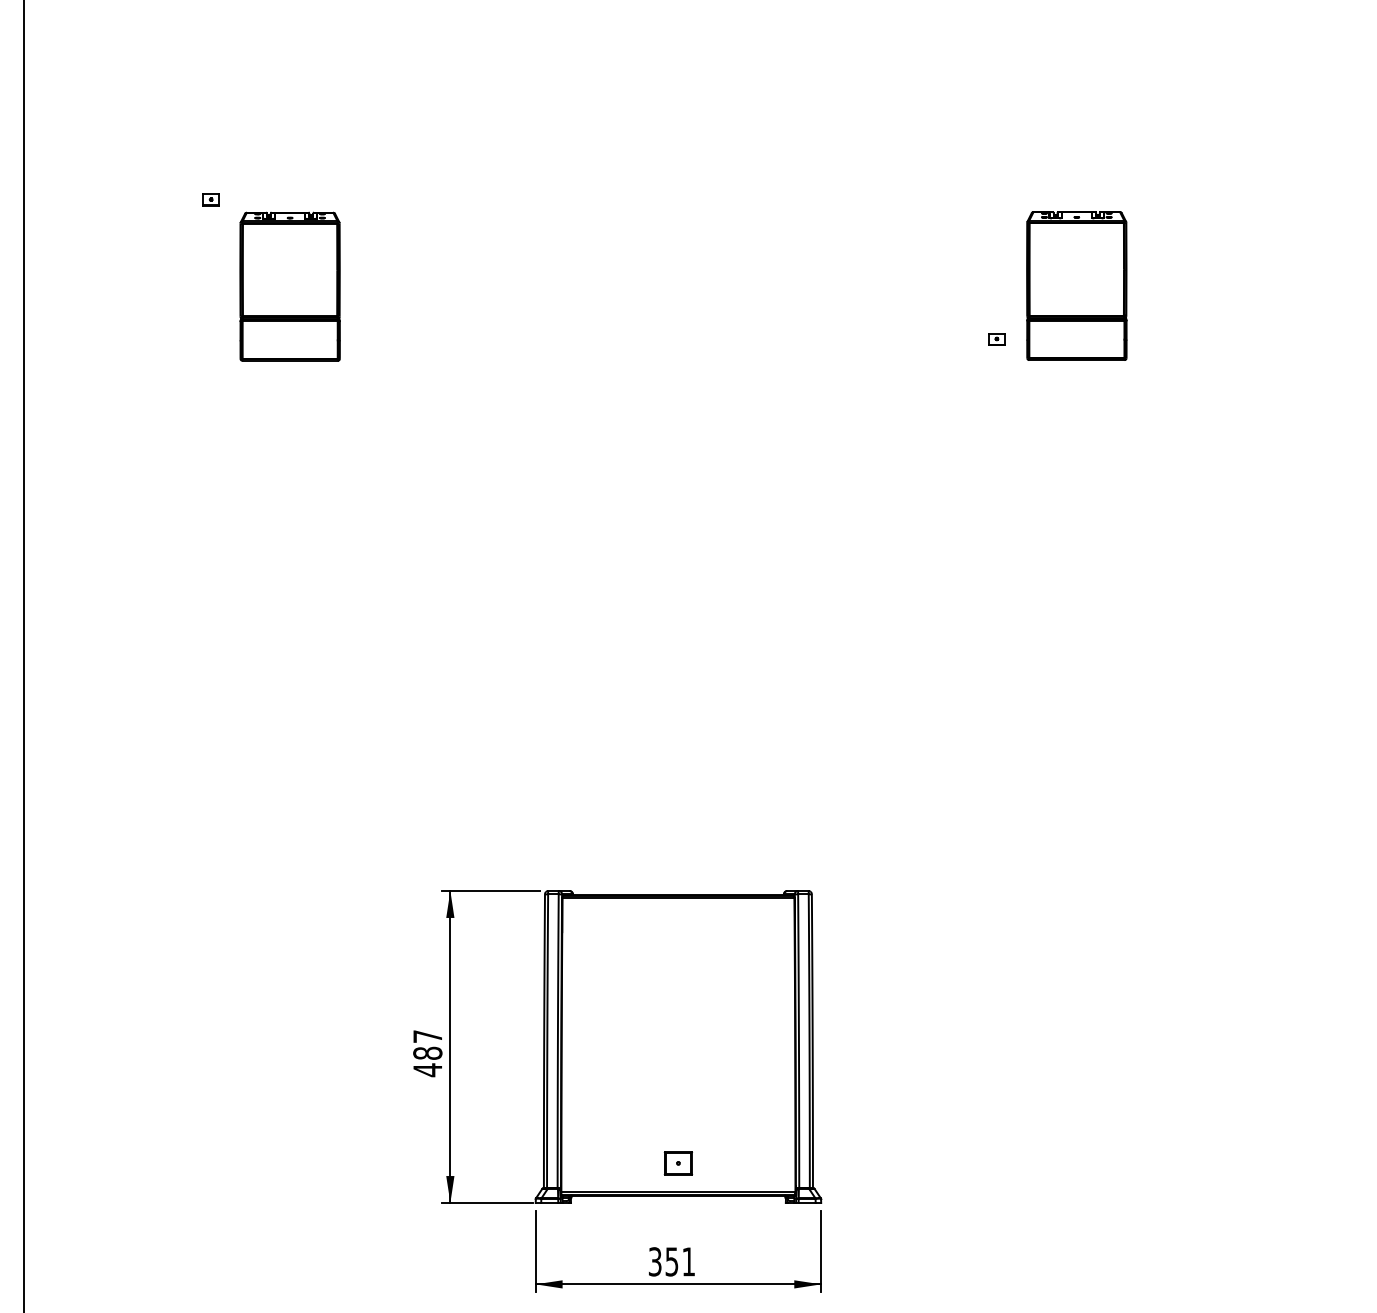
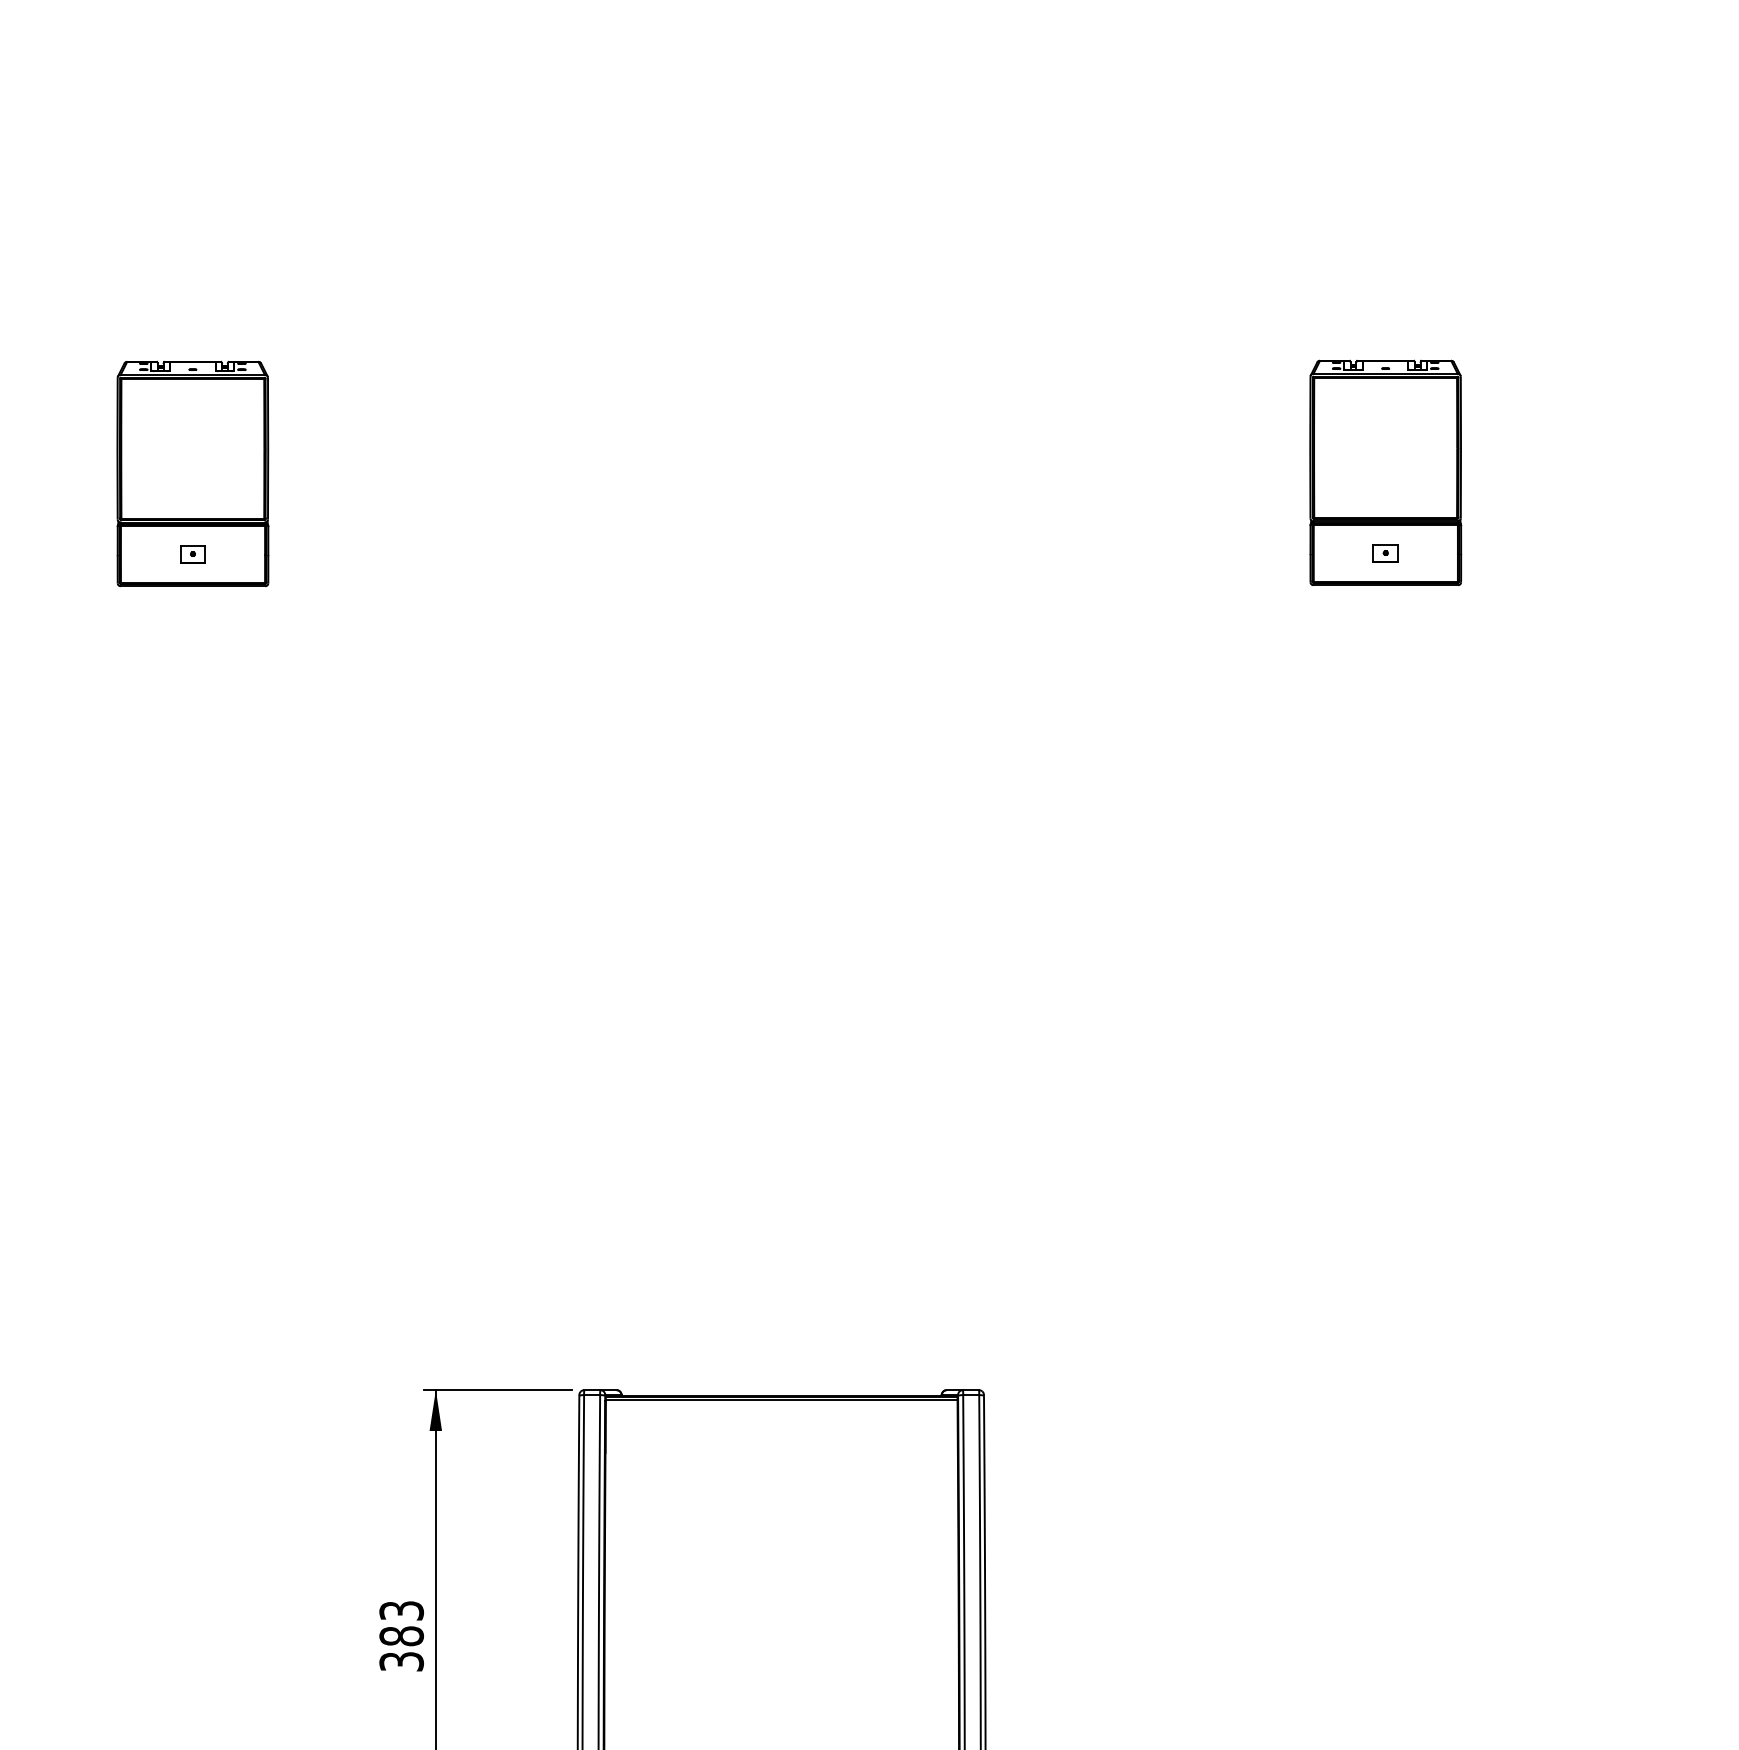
part: (210, 199) -> (191, 553), moved
part: (996, 339) -> (1385, 553), moved
text: (427, 1053) -> (401, 1636), 487 -> 383

